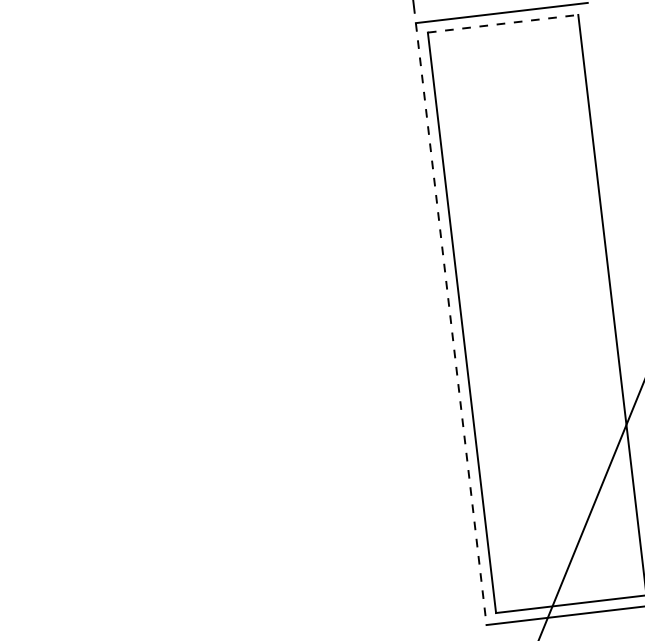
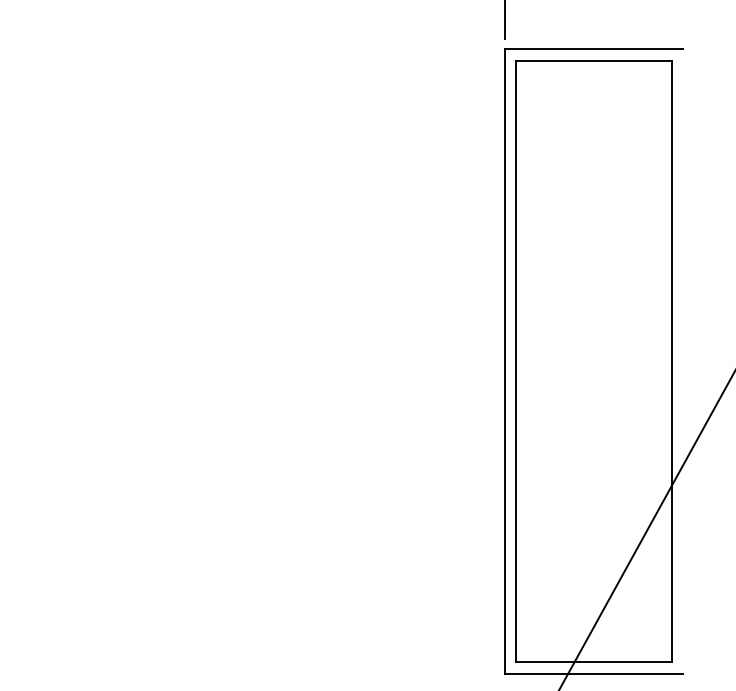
line: (502, 23) -> (593, 60), dashed -> solid
line: (450, 324) -> (504, 361), dashed -> solid

